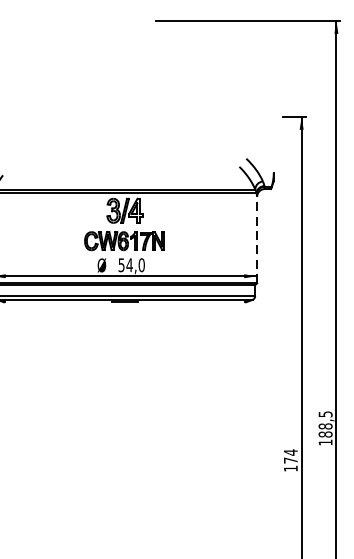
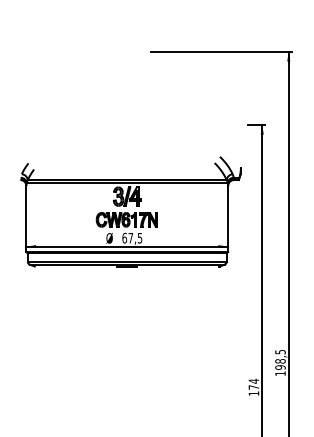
line: (257, 240) -> (228, 219), dashed -> solid
text: (131, 264) -> (132, 237), 54,0 -> 67,5
text: (325, 434) -> (280, 367), 188,5 -> 198,5

